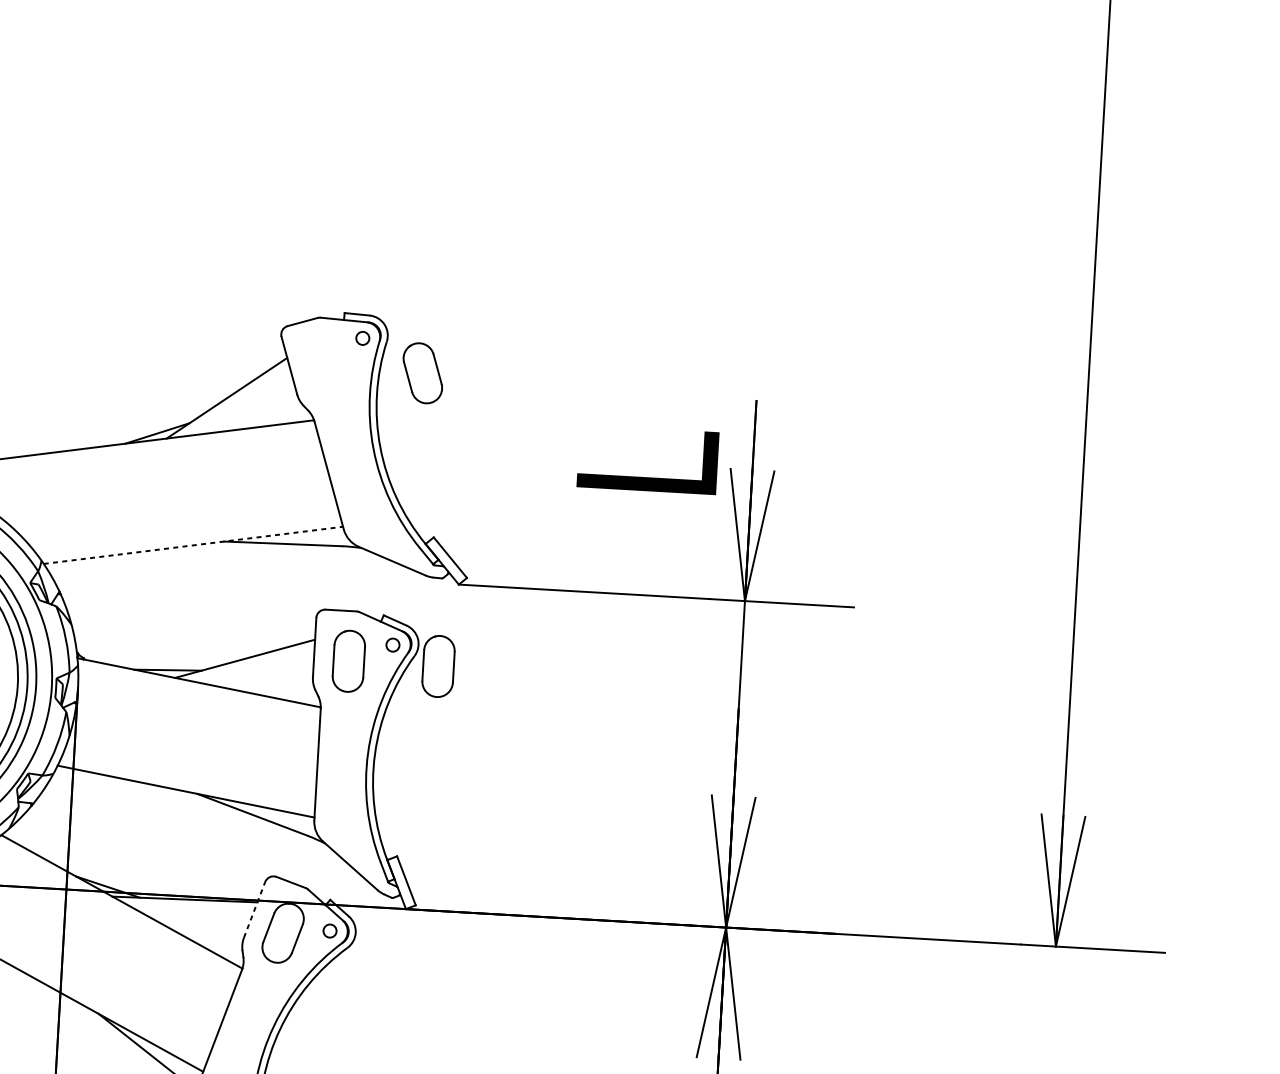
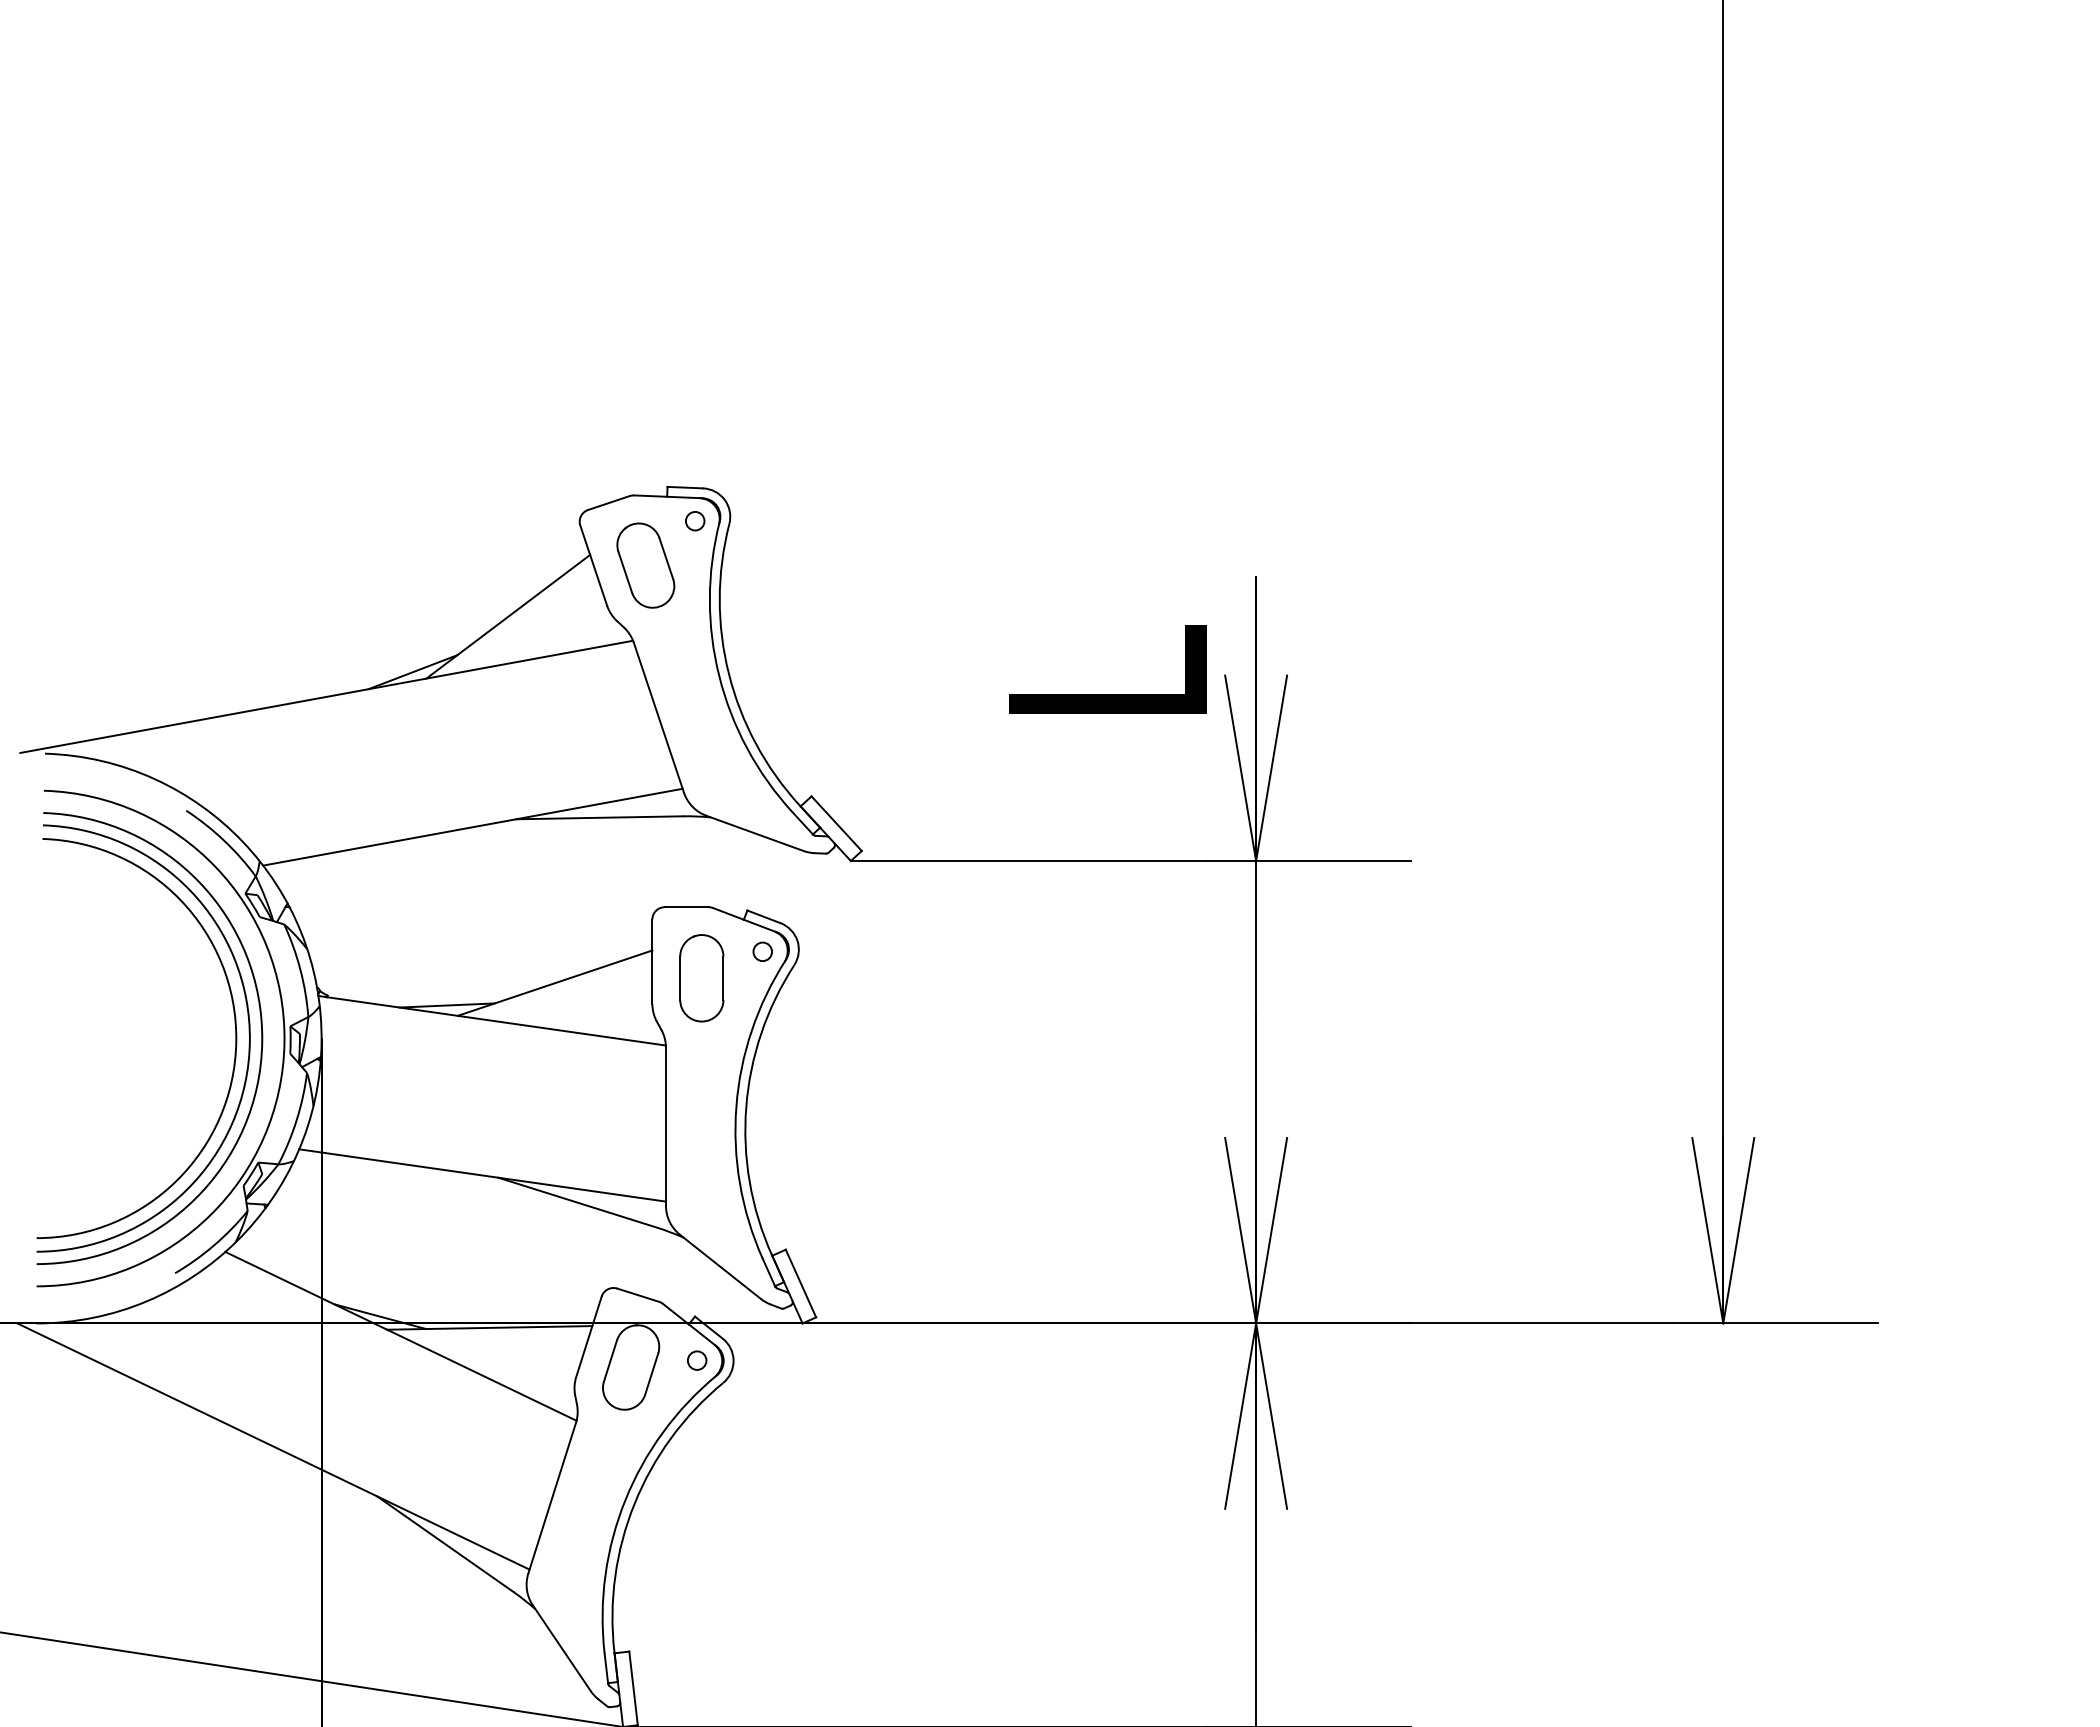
part: (422, 373) -> (645, 565), moved
line: (193, 545) -> (473, 827), dashed -> solid
part: (438, 666) -> (828, 978), removed
line: (255, 909) -> (589, 1336), dashed -> solid

